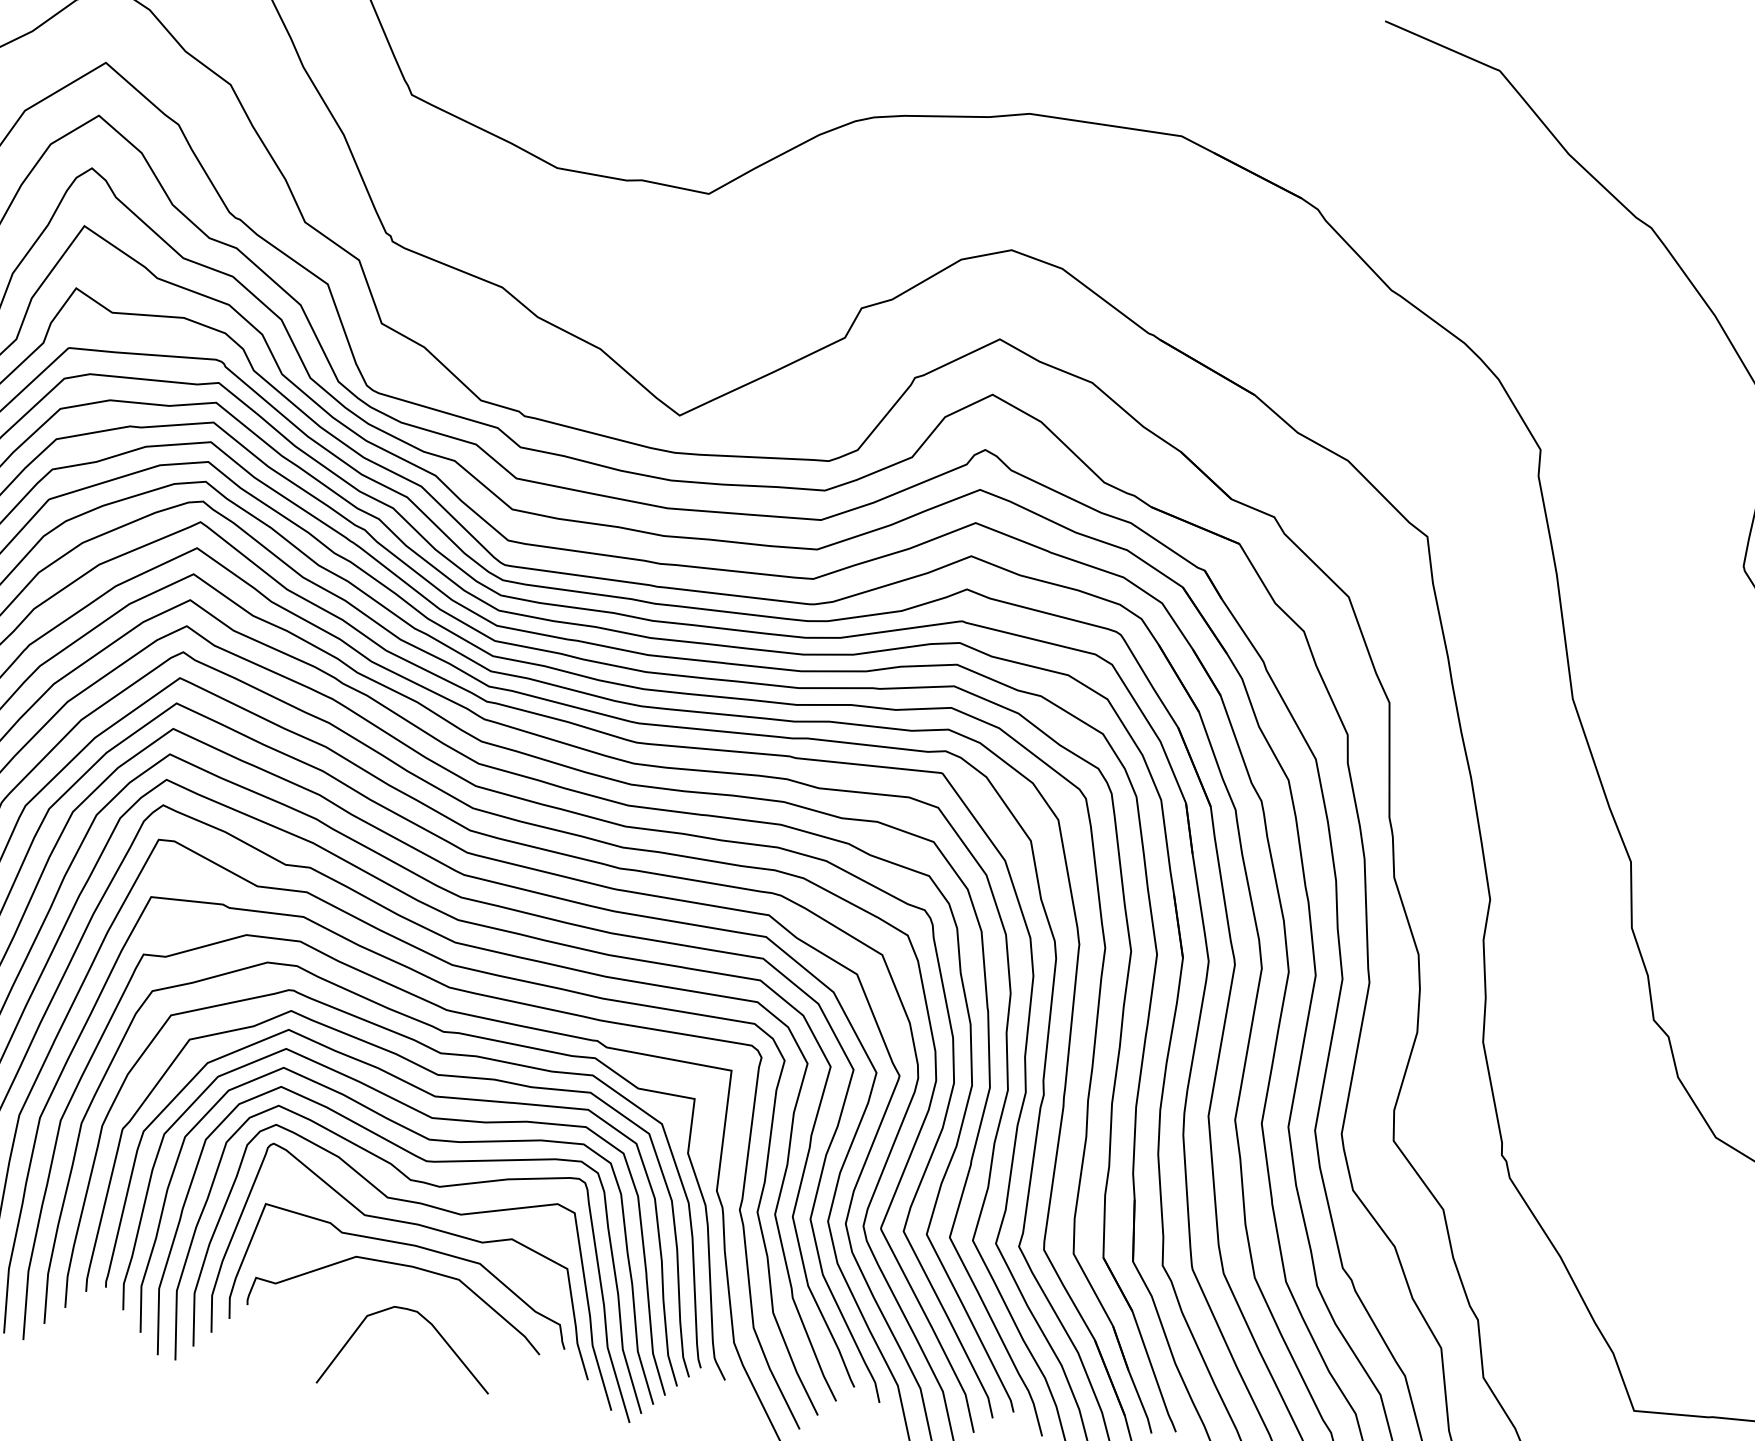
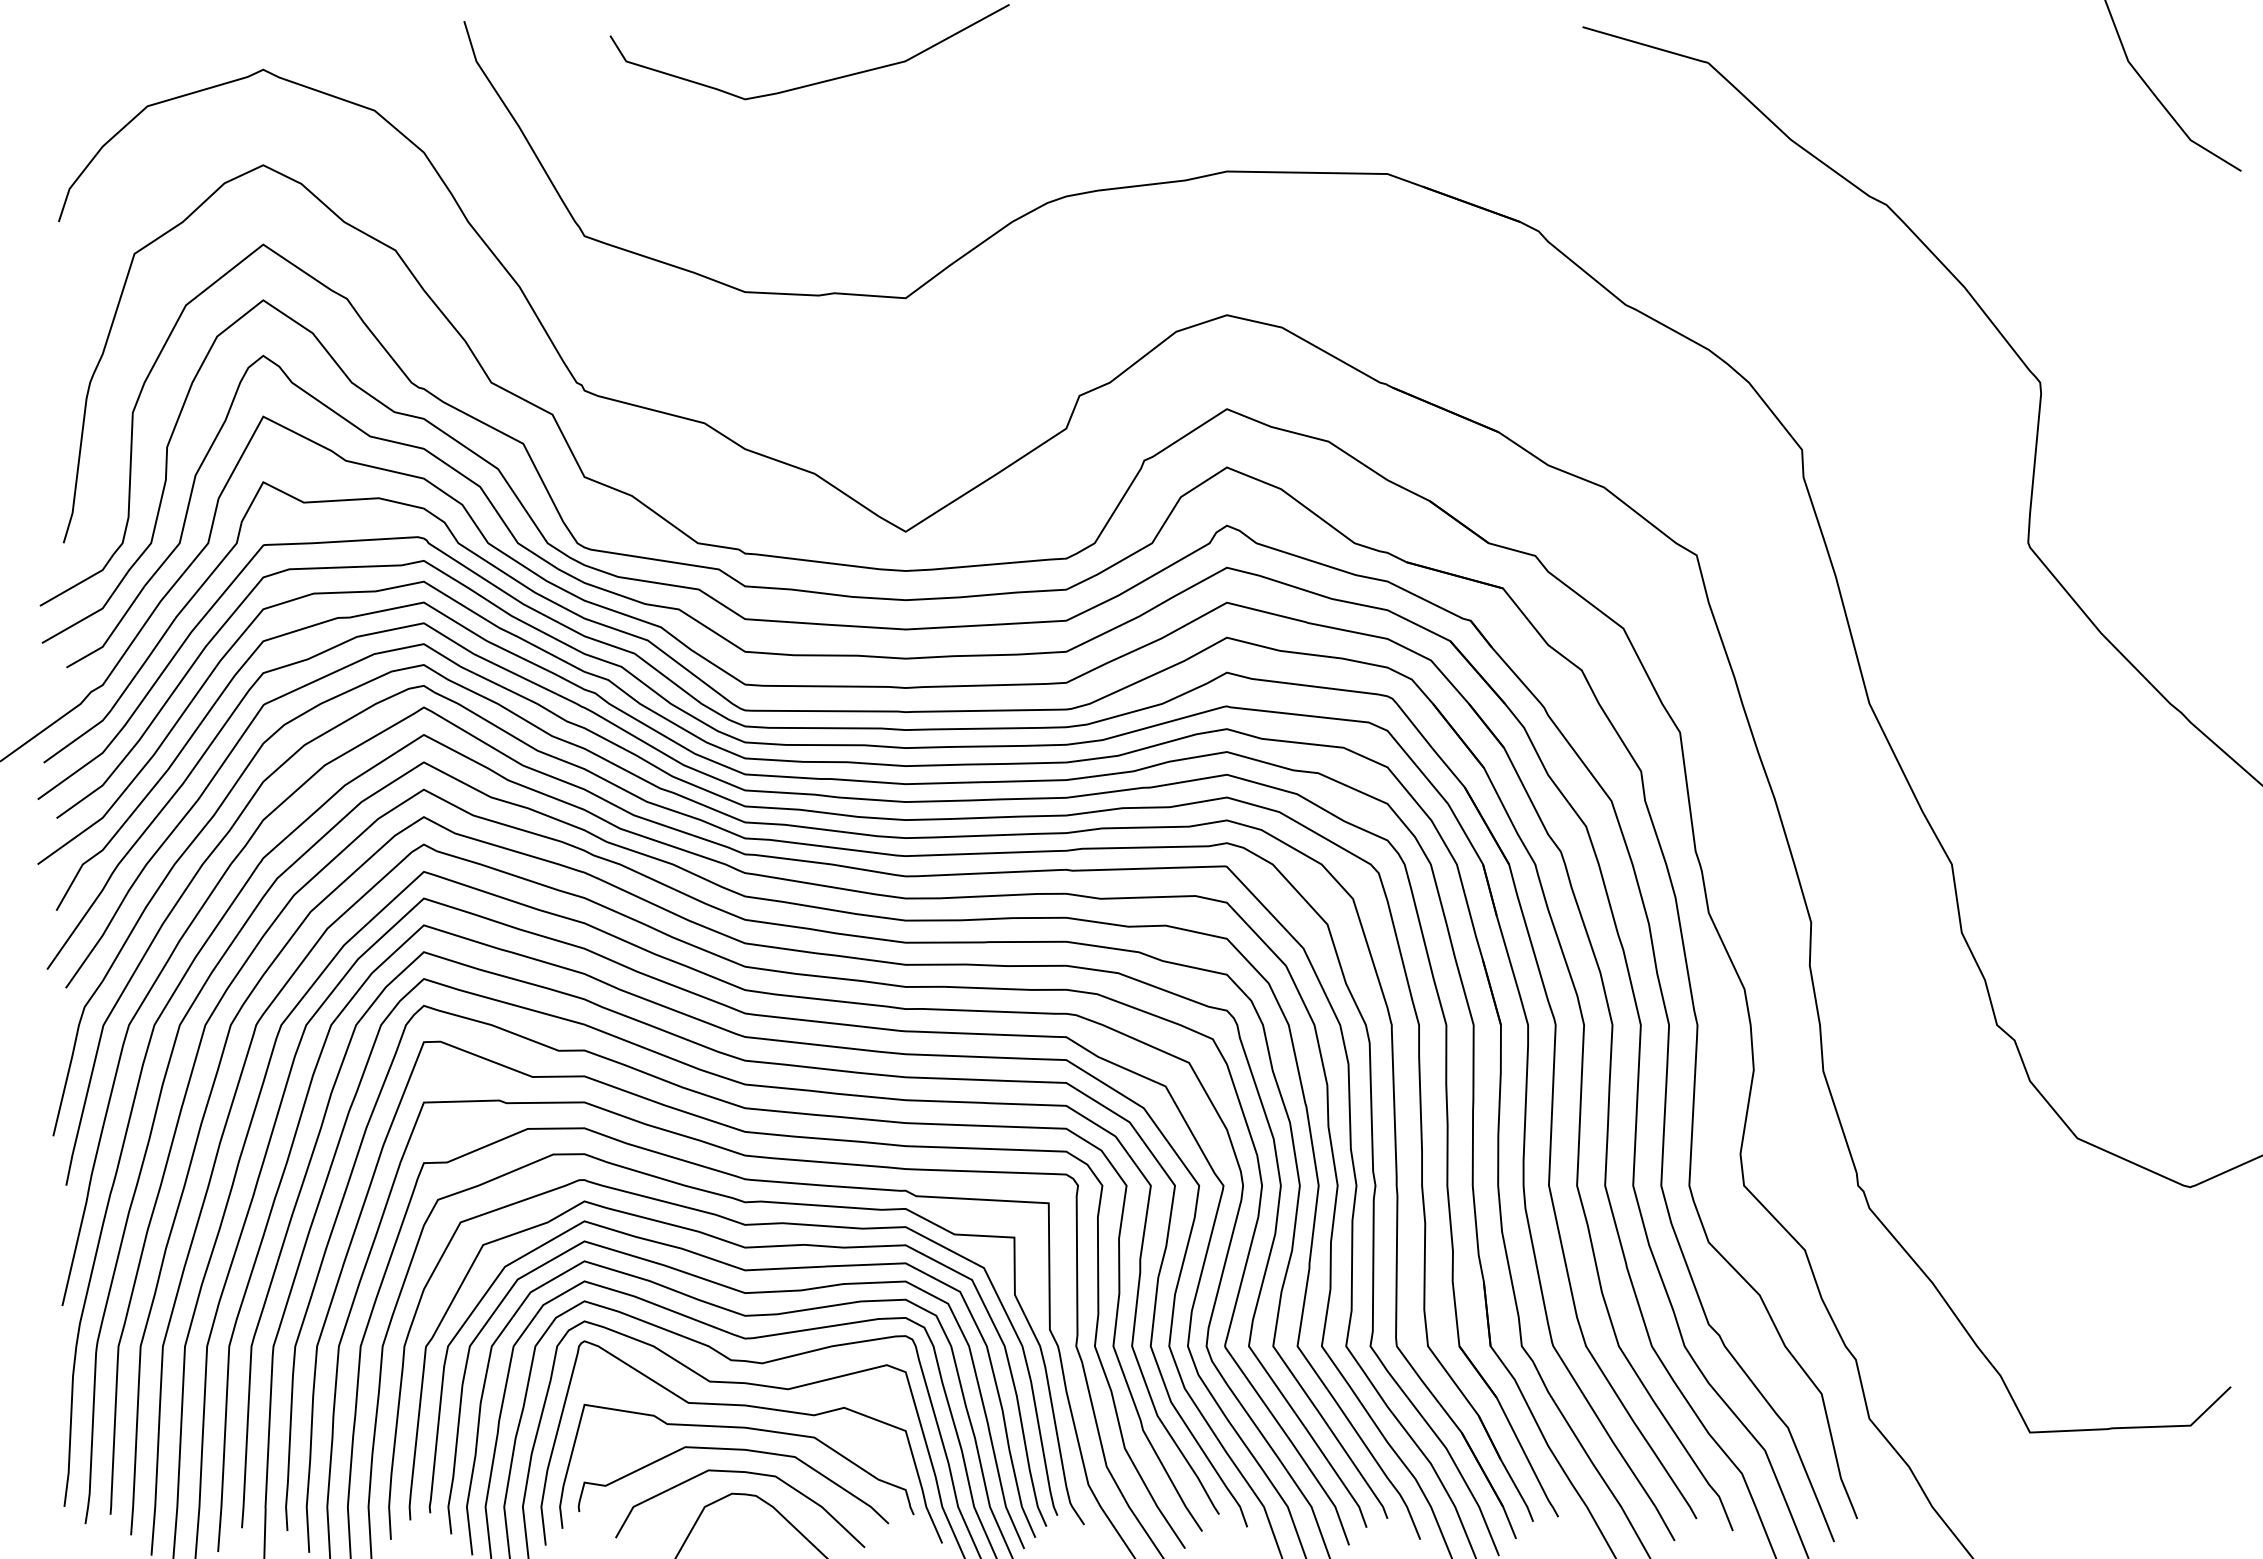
curve: (410, 1289) -> (746, 1473), added

